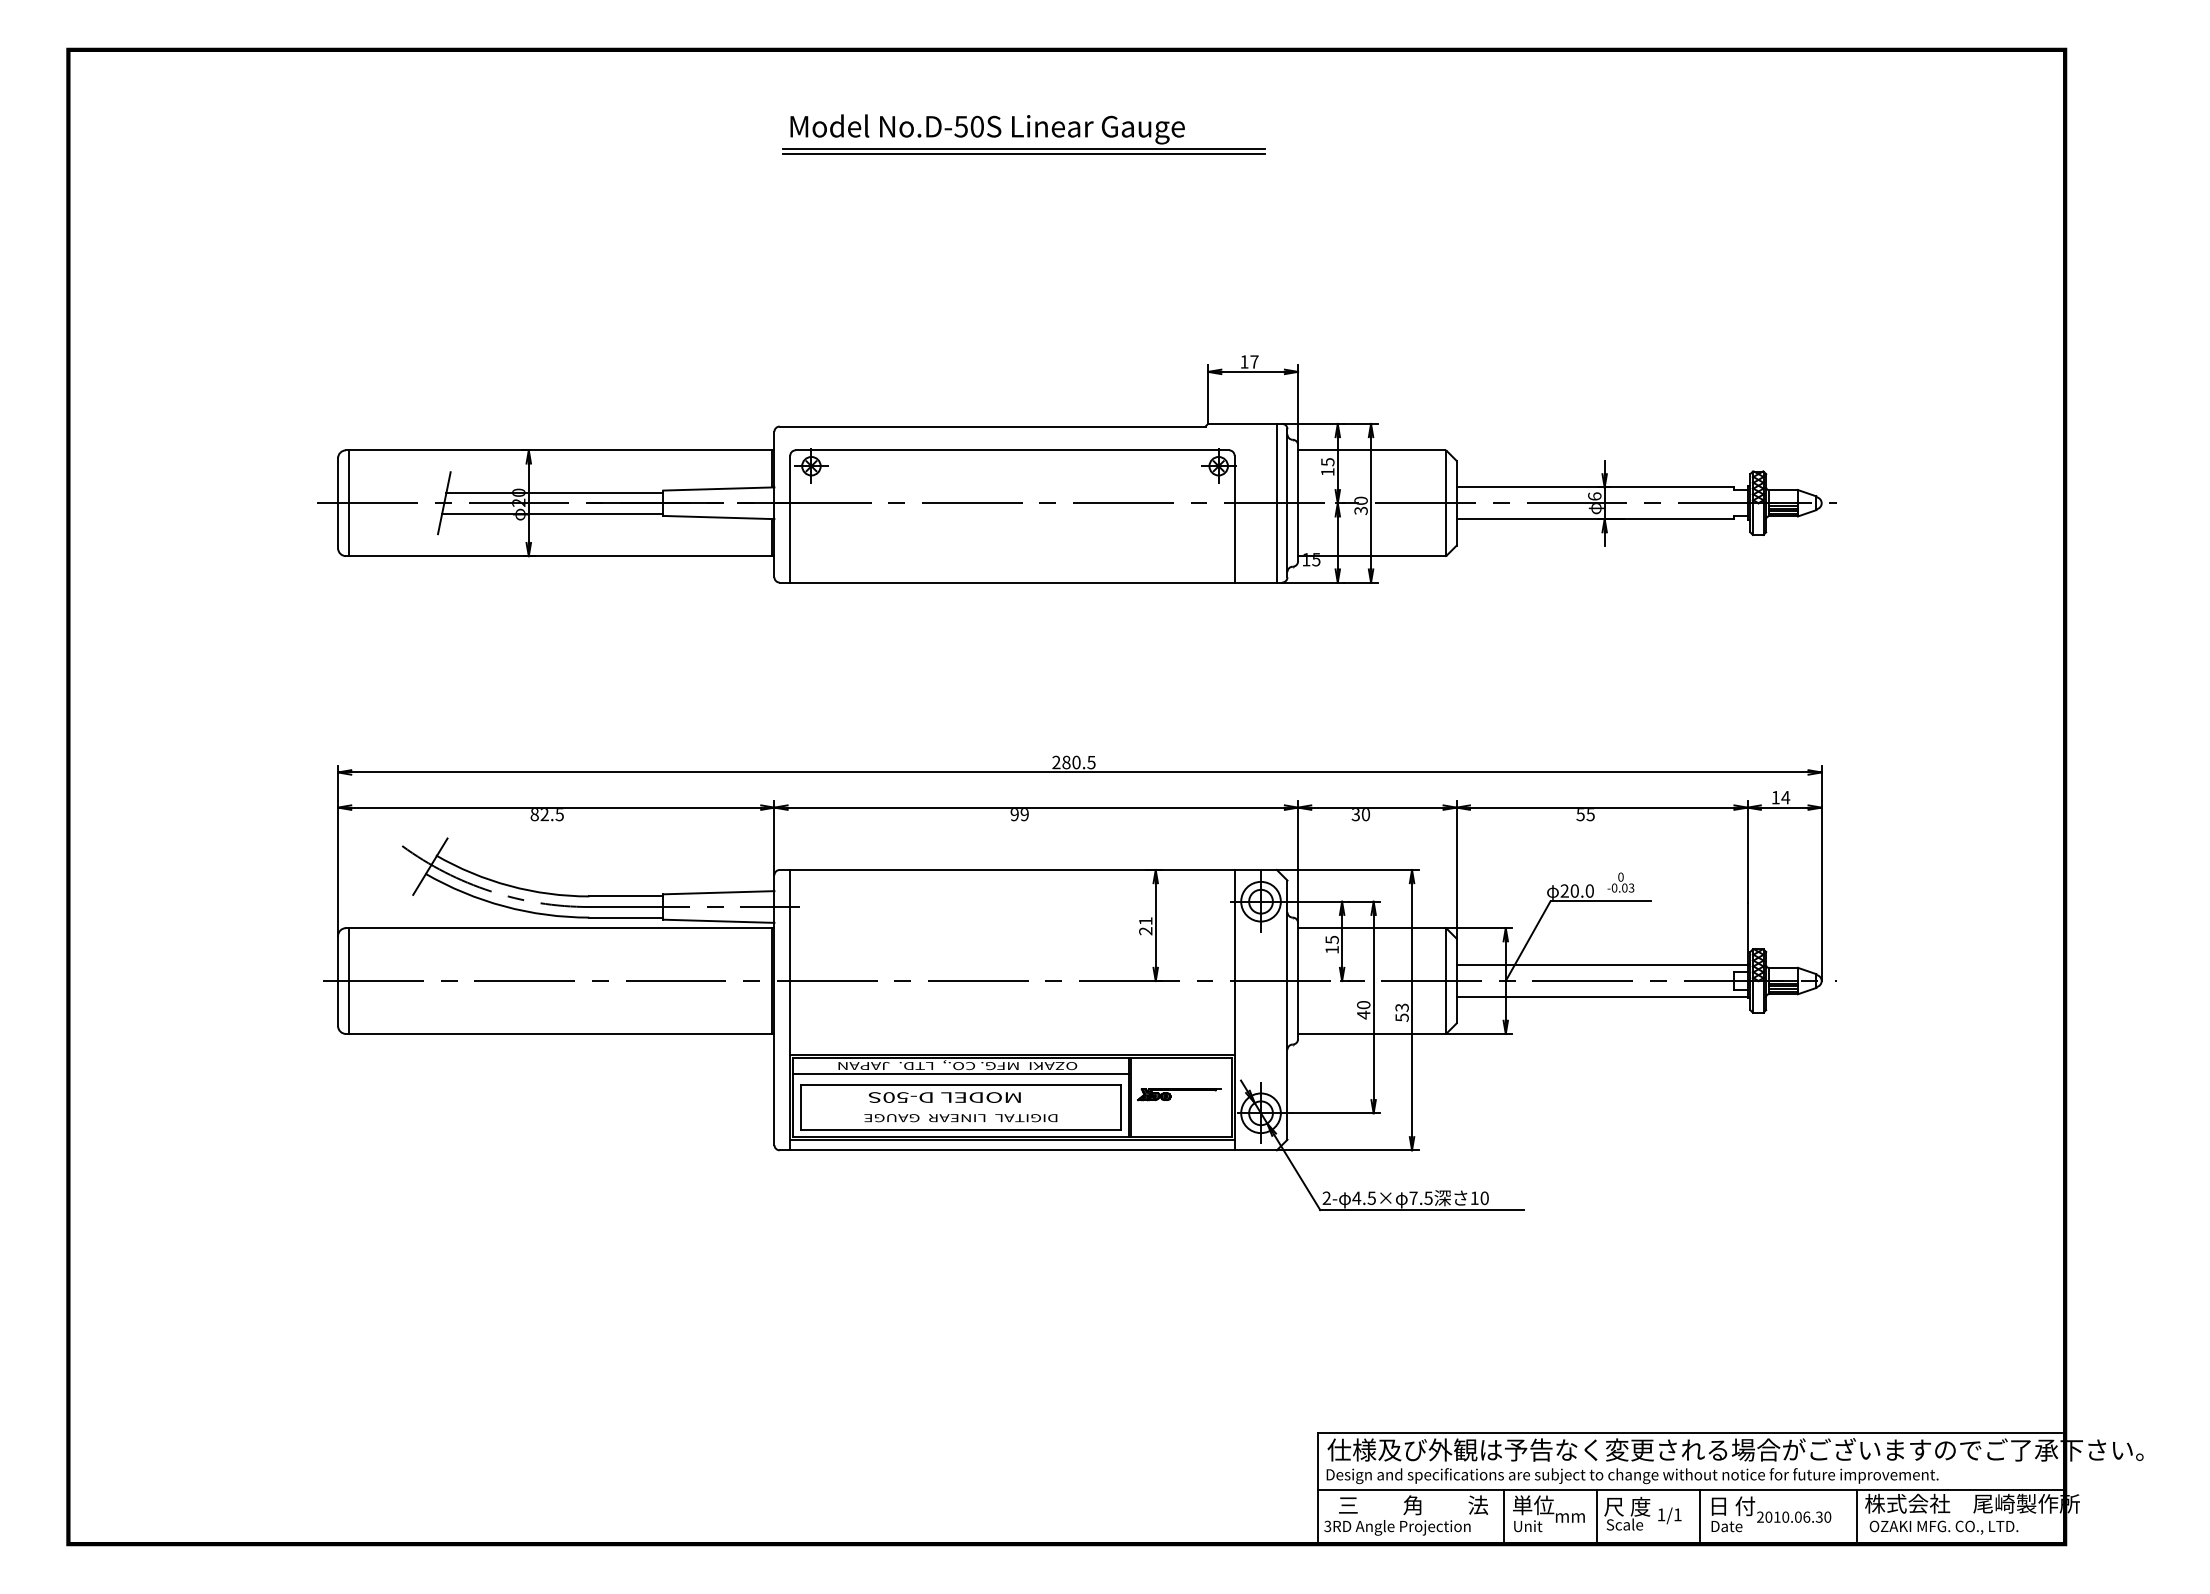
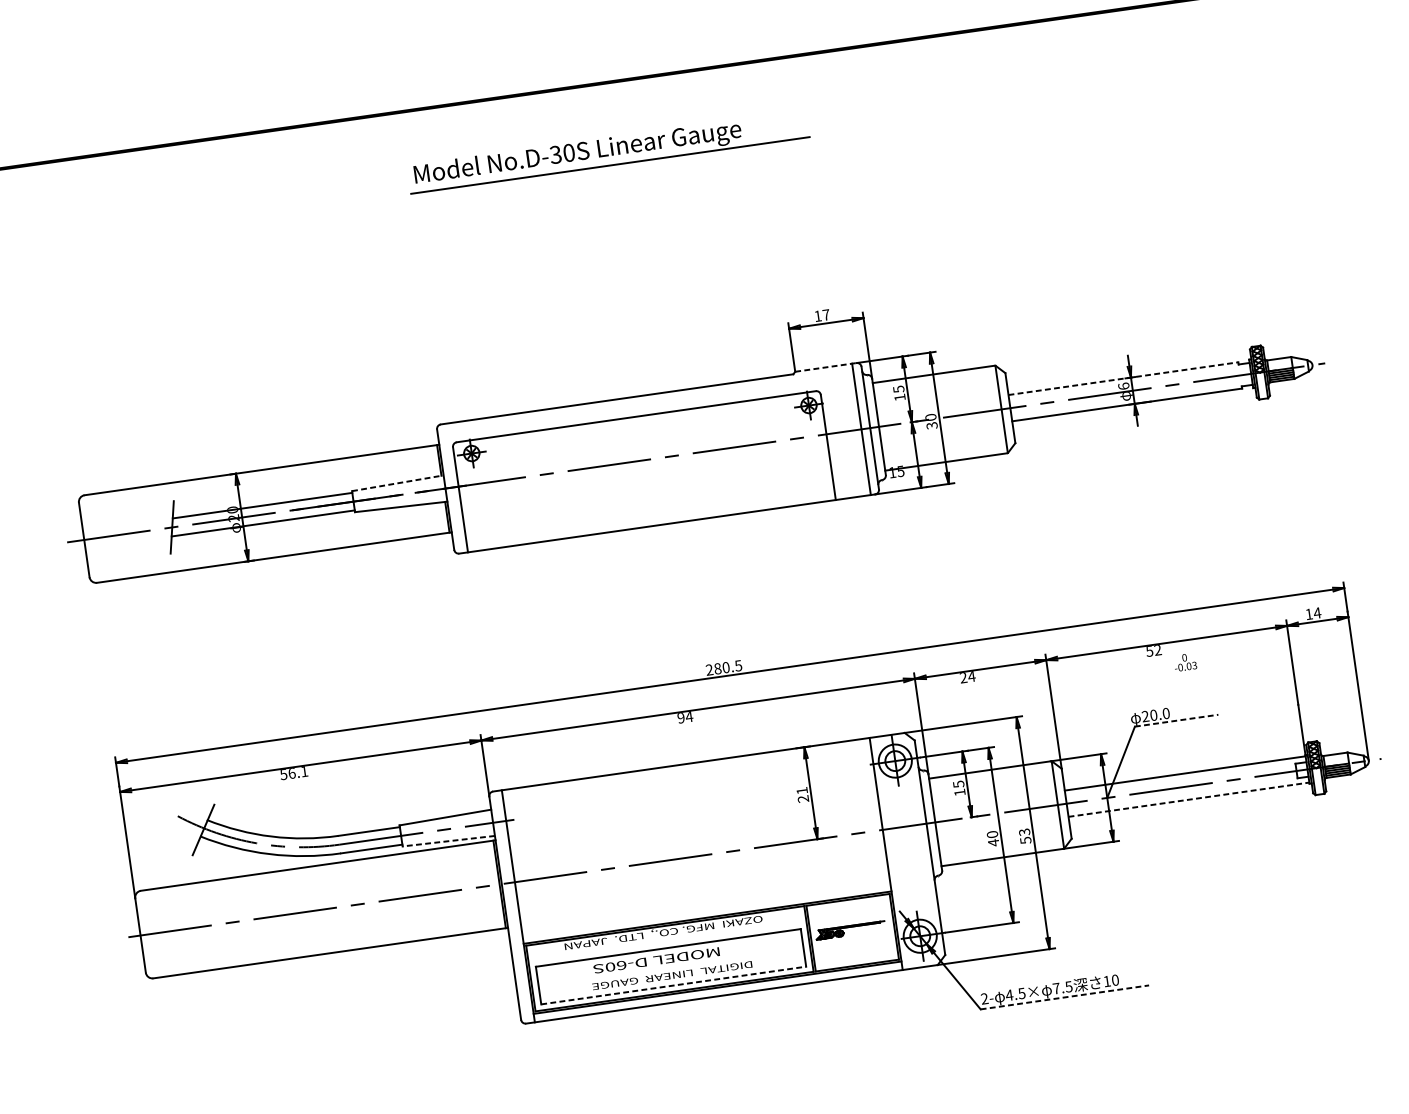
text: (961, 126) -> (556, 154), No.D-50S -> No.D-30S
line: (1023, 153) -> (610, 169), removed
line: (1245, 423) -> (826, 367), solid -> dashed
line: (1595, 487) -> (1123, 378), solid -> dashed
line: (718, 488) -> (397, 482), solid -> dashed
line: (348, 503) -> (92, 538), removed
text: (546, 815) -> (293, 773), 82.5 -> 56.1
text: (1024, 815) -> (689, 717), 99 -> 94
text: (1360, 815) -> (967, 678), 30 -> 24
text: (1590, 815) -> (1157, 650), 55 -> 52
text: (1620, 882) -> (1184, 662), moved
line: (1601, 901) -> (1177, 720), solid -> dashed
line: (718, 921) -> (448, 841), solid -> dashed
line: (348, 980) -> (149, 933), removed
line: (1602, 996) -> (1189, 799), solid -> dashed
line: (960, 1073) -> (666, 938), removed
text: (902, 1097) -> (621, 965), D-50S -> D-60S
line: (961, 1130) -> (674, 985), solid -> dashed
line: (1421, 1210) -> (1064, 997), solid -> dashed

